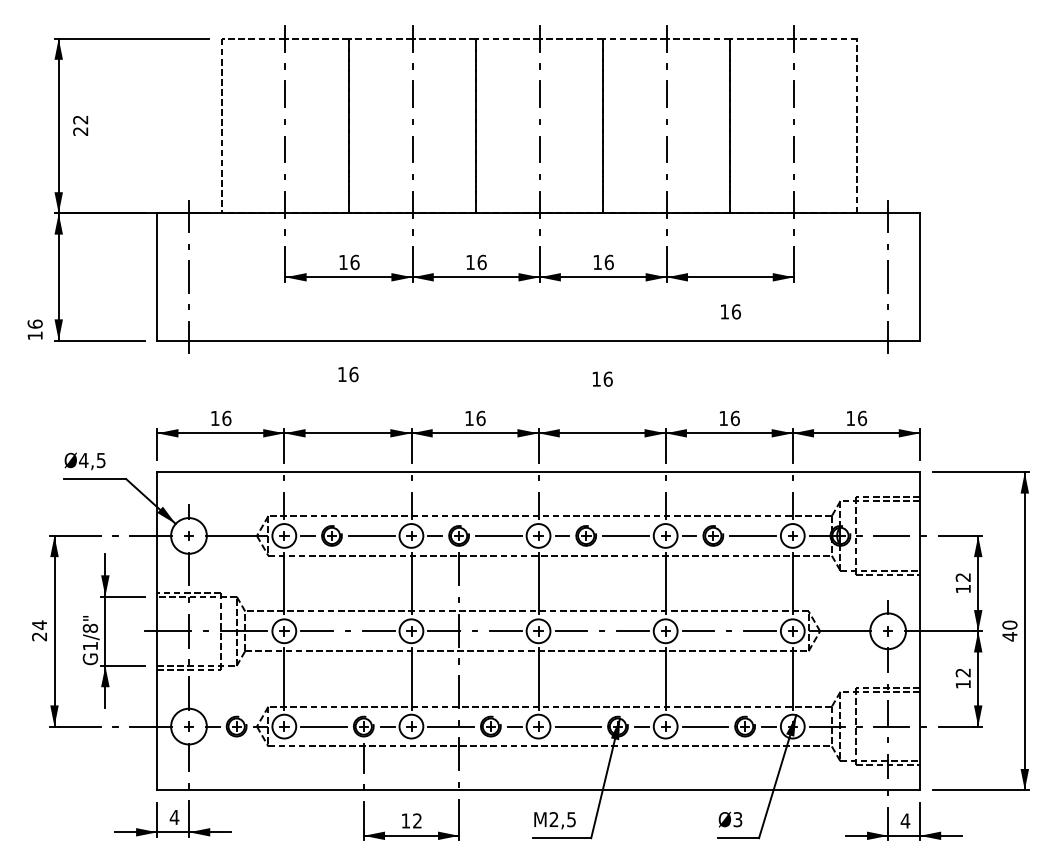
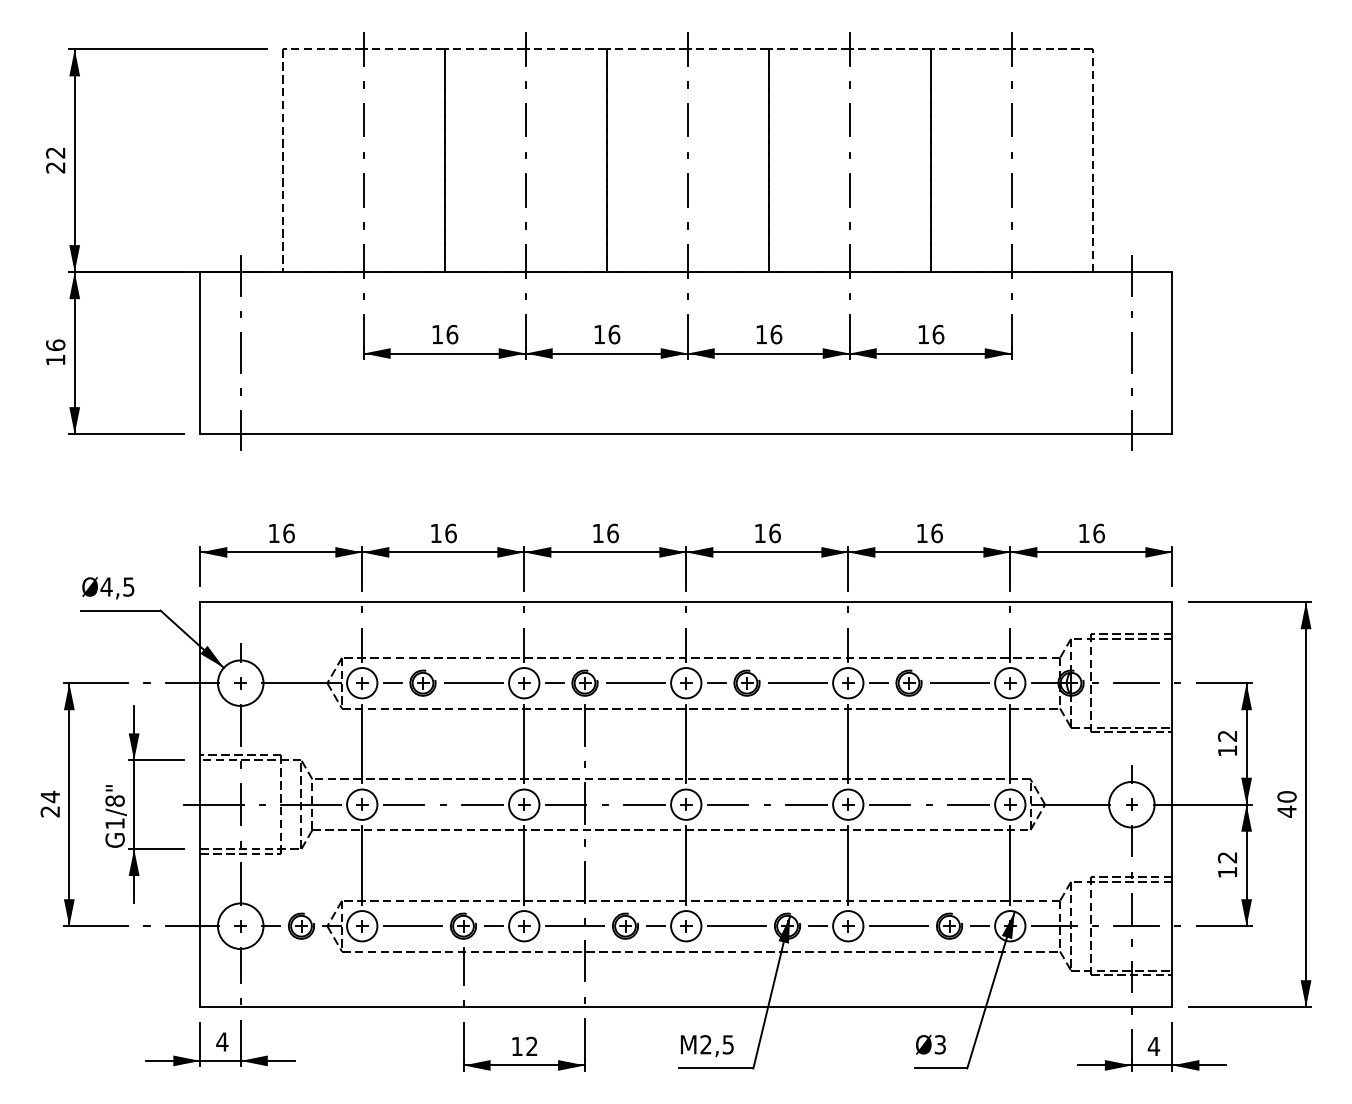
text: (80, 125) -> (55, 160), moved
text: (730, 311) -> (931, 334), moved
text: (35, 329) -> (55, 351), moved
text: (348, 374) -> (443, 533), moved
text: (602, 379) -> (767, 533), moved

